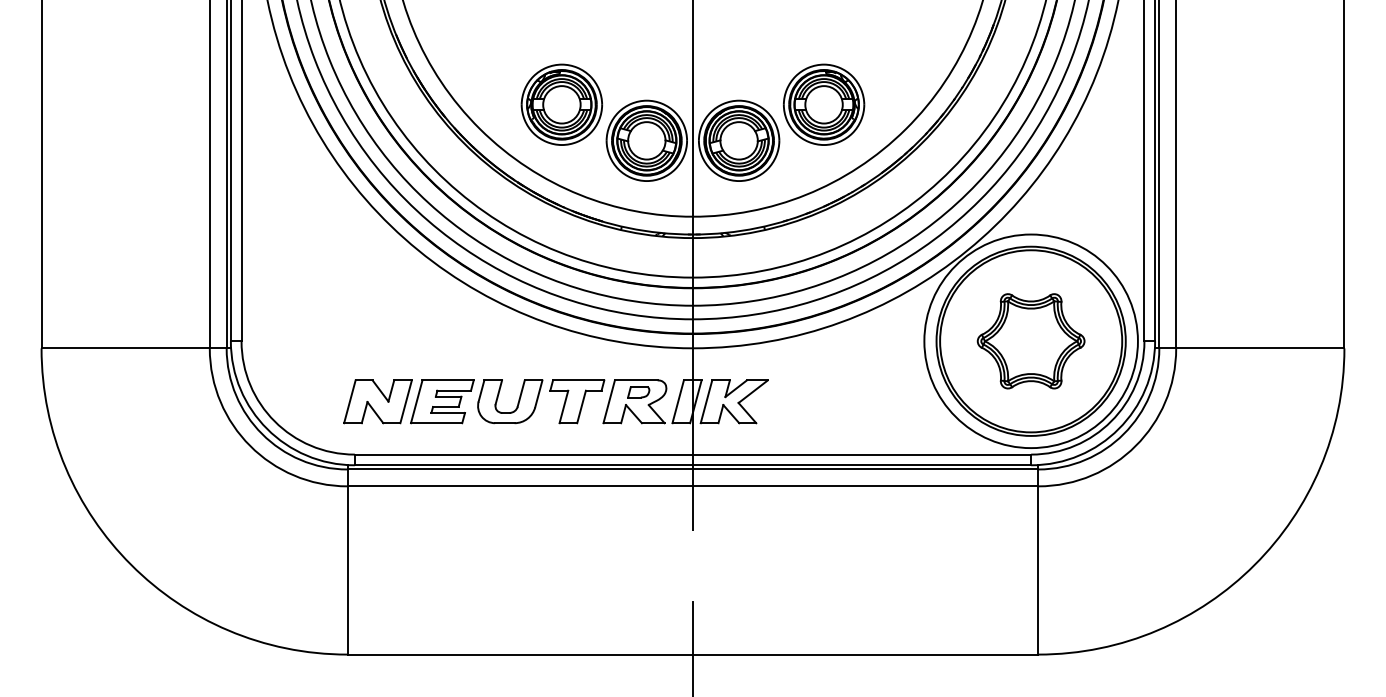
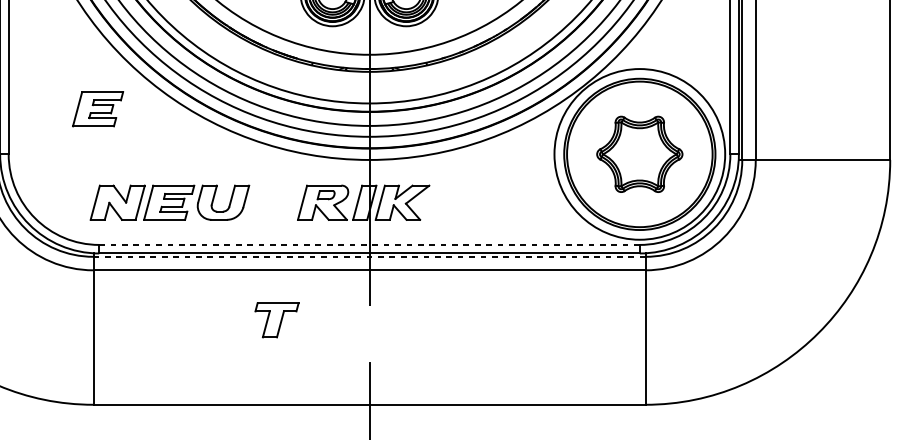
part: (353, 284) -> (98, 108), added
part: (577, 401) -> (277, 319), moved
line: (693, 454) -> (369, 244), solid -> dashed
line: (692, 469) -> (369, 256), solid -> dashed

